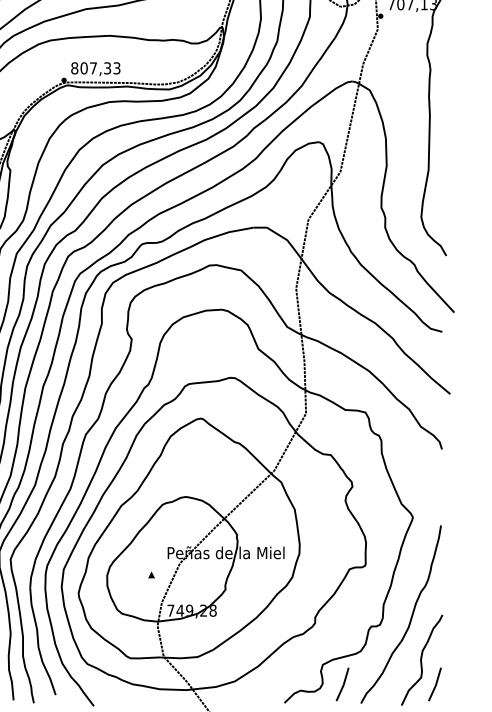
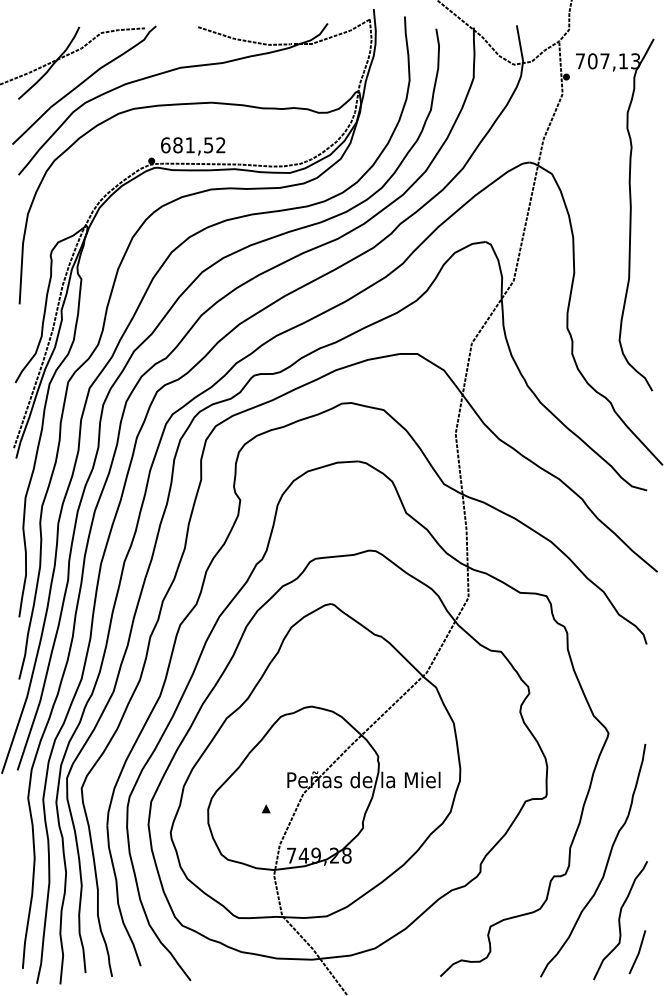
text: (96, 68) -> (193, 145), 807,33 -> 681,52
line: (343, 684) -> (517, 952), removed

